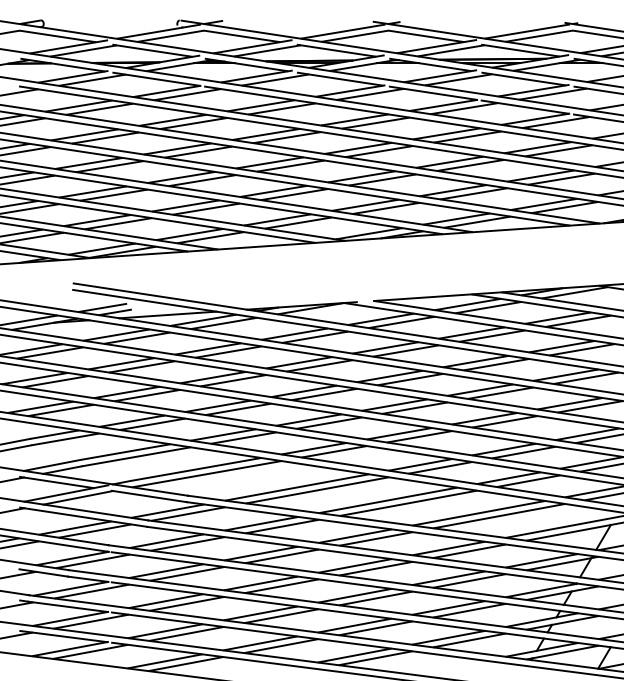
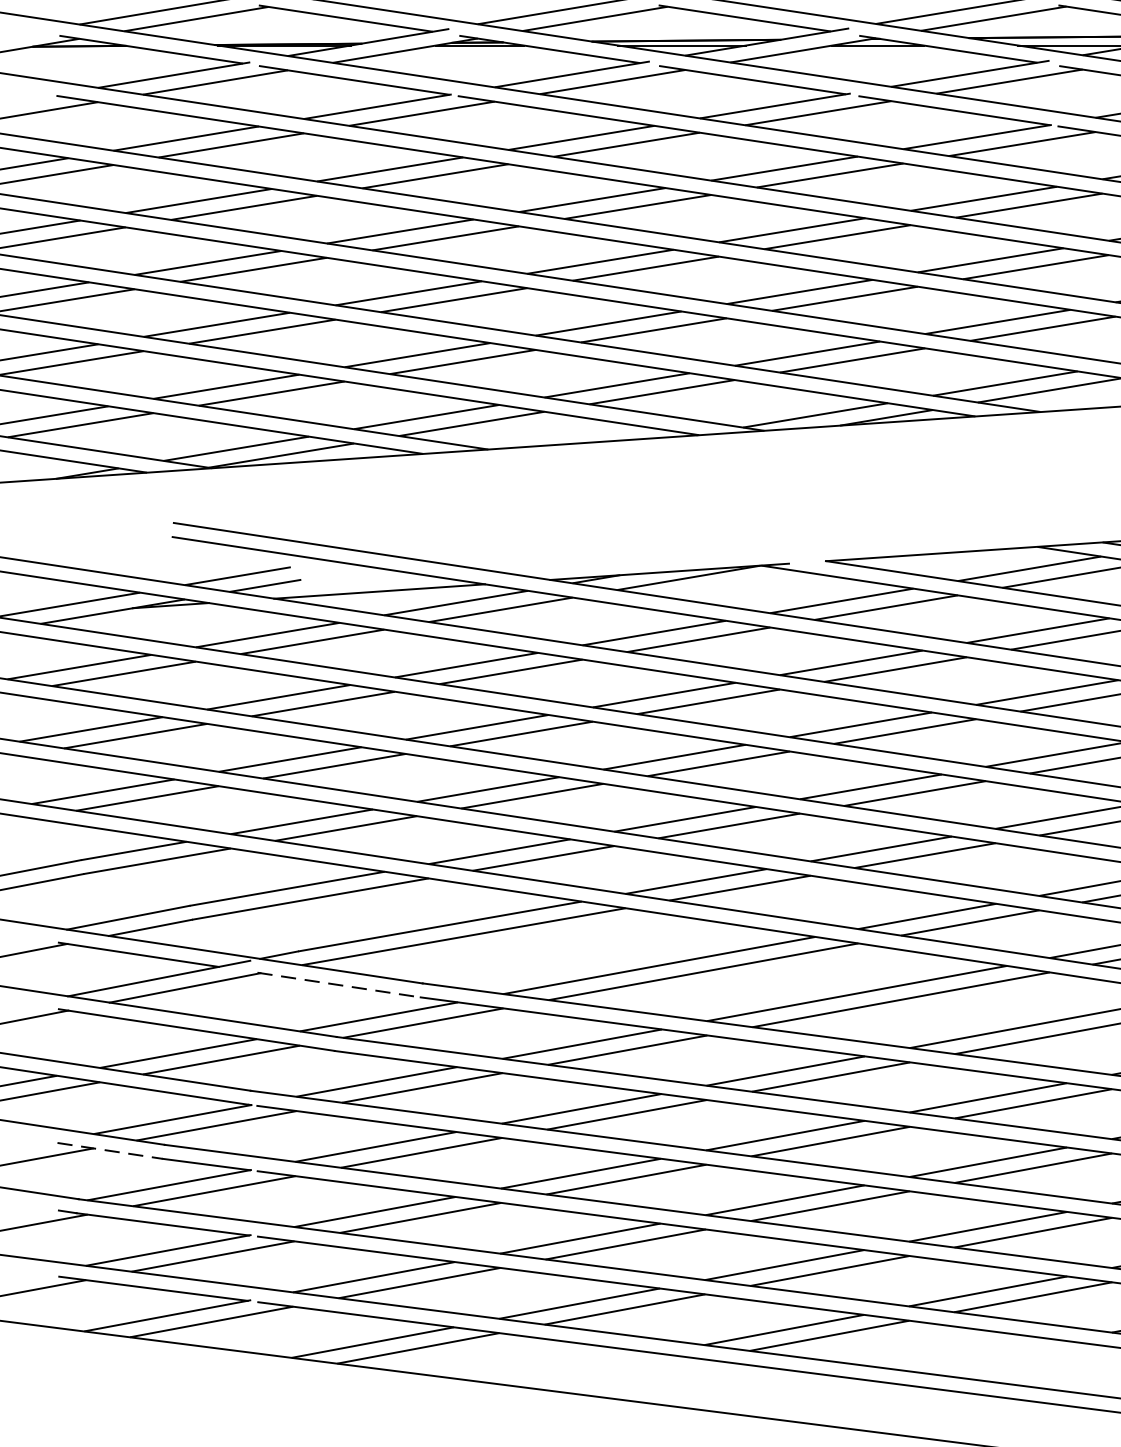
line: (149, 496) -> (339, 985), solid -> dashed
line: (43, 572) -> (109, 1149), solid -> dashed

